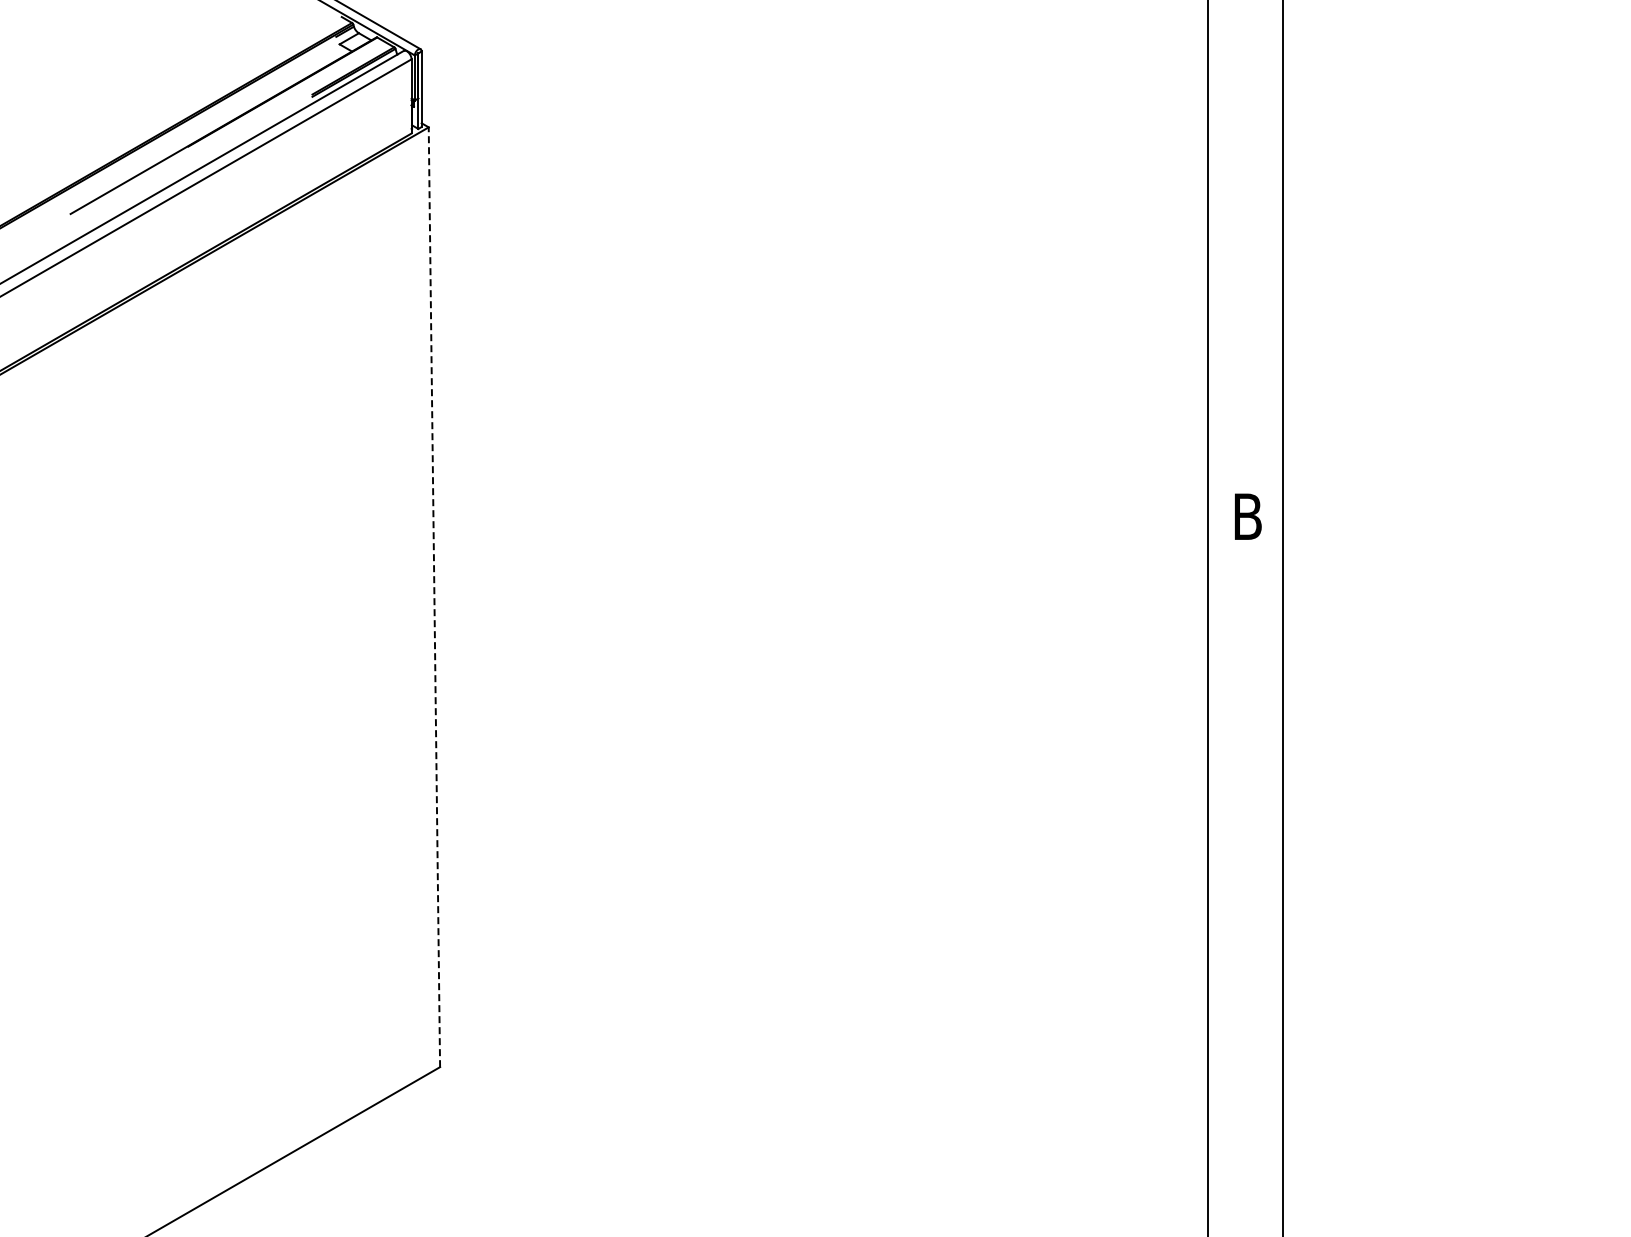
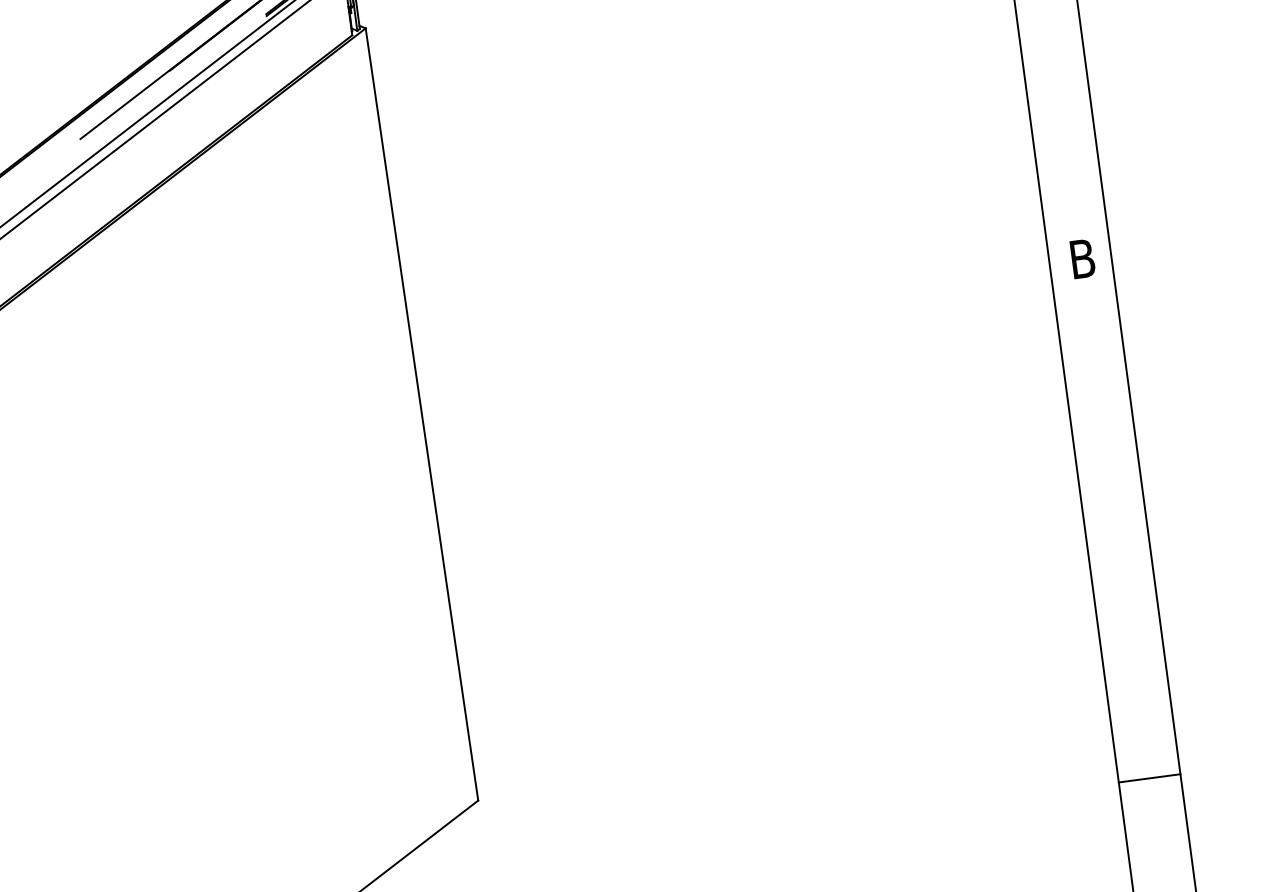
line: (434, 597) -> (422, 414), dashed -> solid
line: (1244, 1147) -> (1149, 778), added

